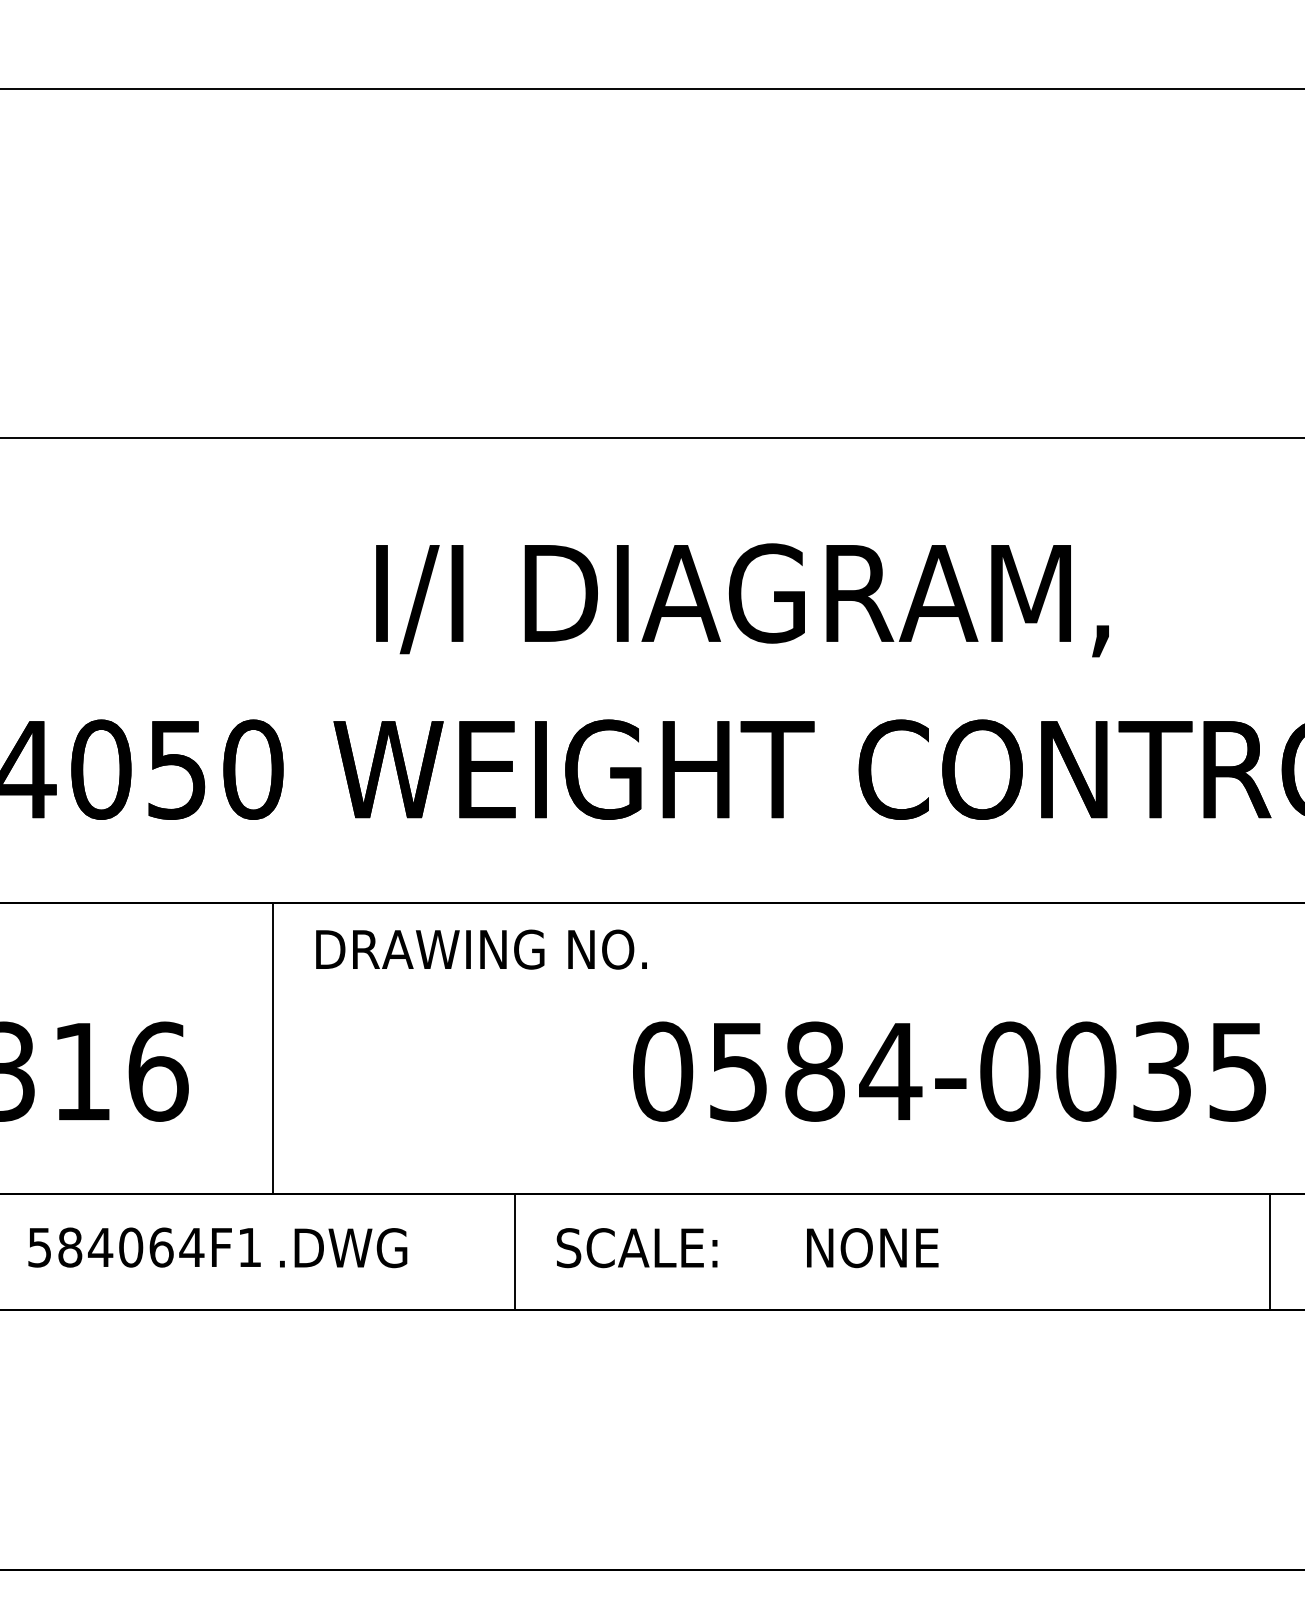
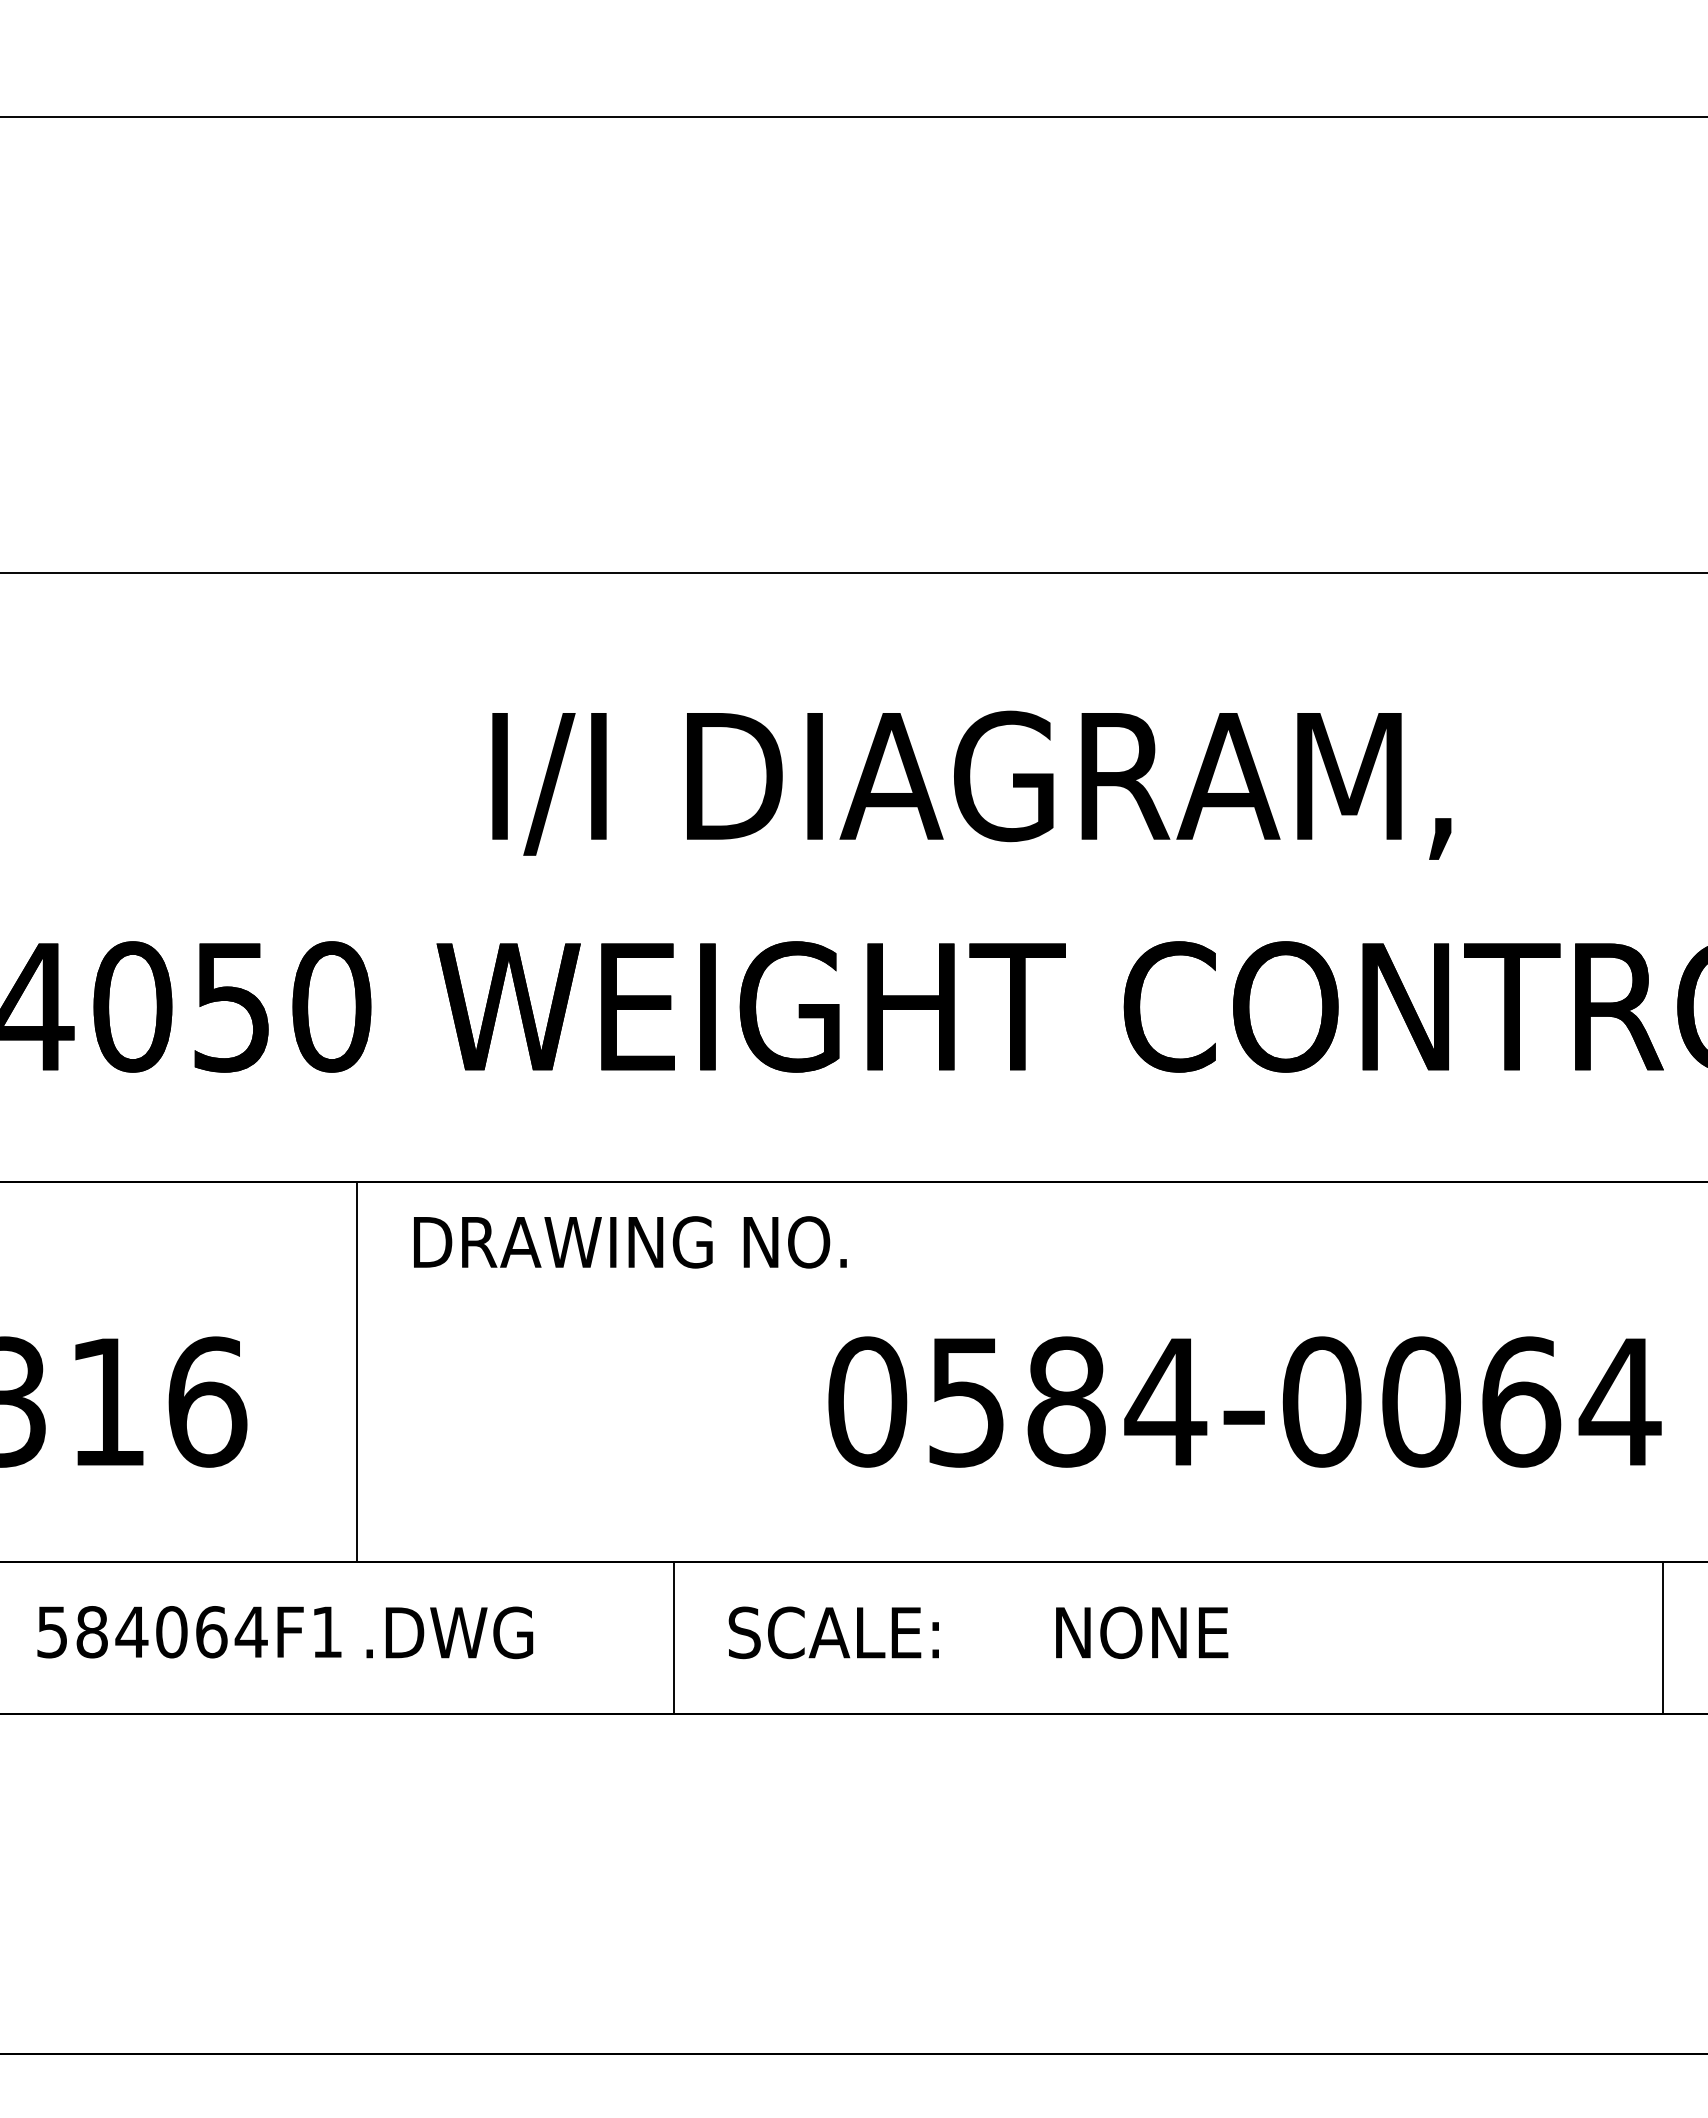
text: (1200, 1071) -> (1571, 1401), 0584-0035 -> 0584-0064

